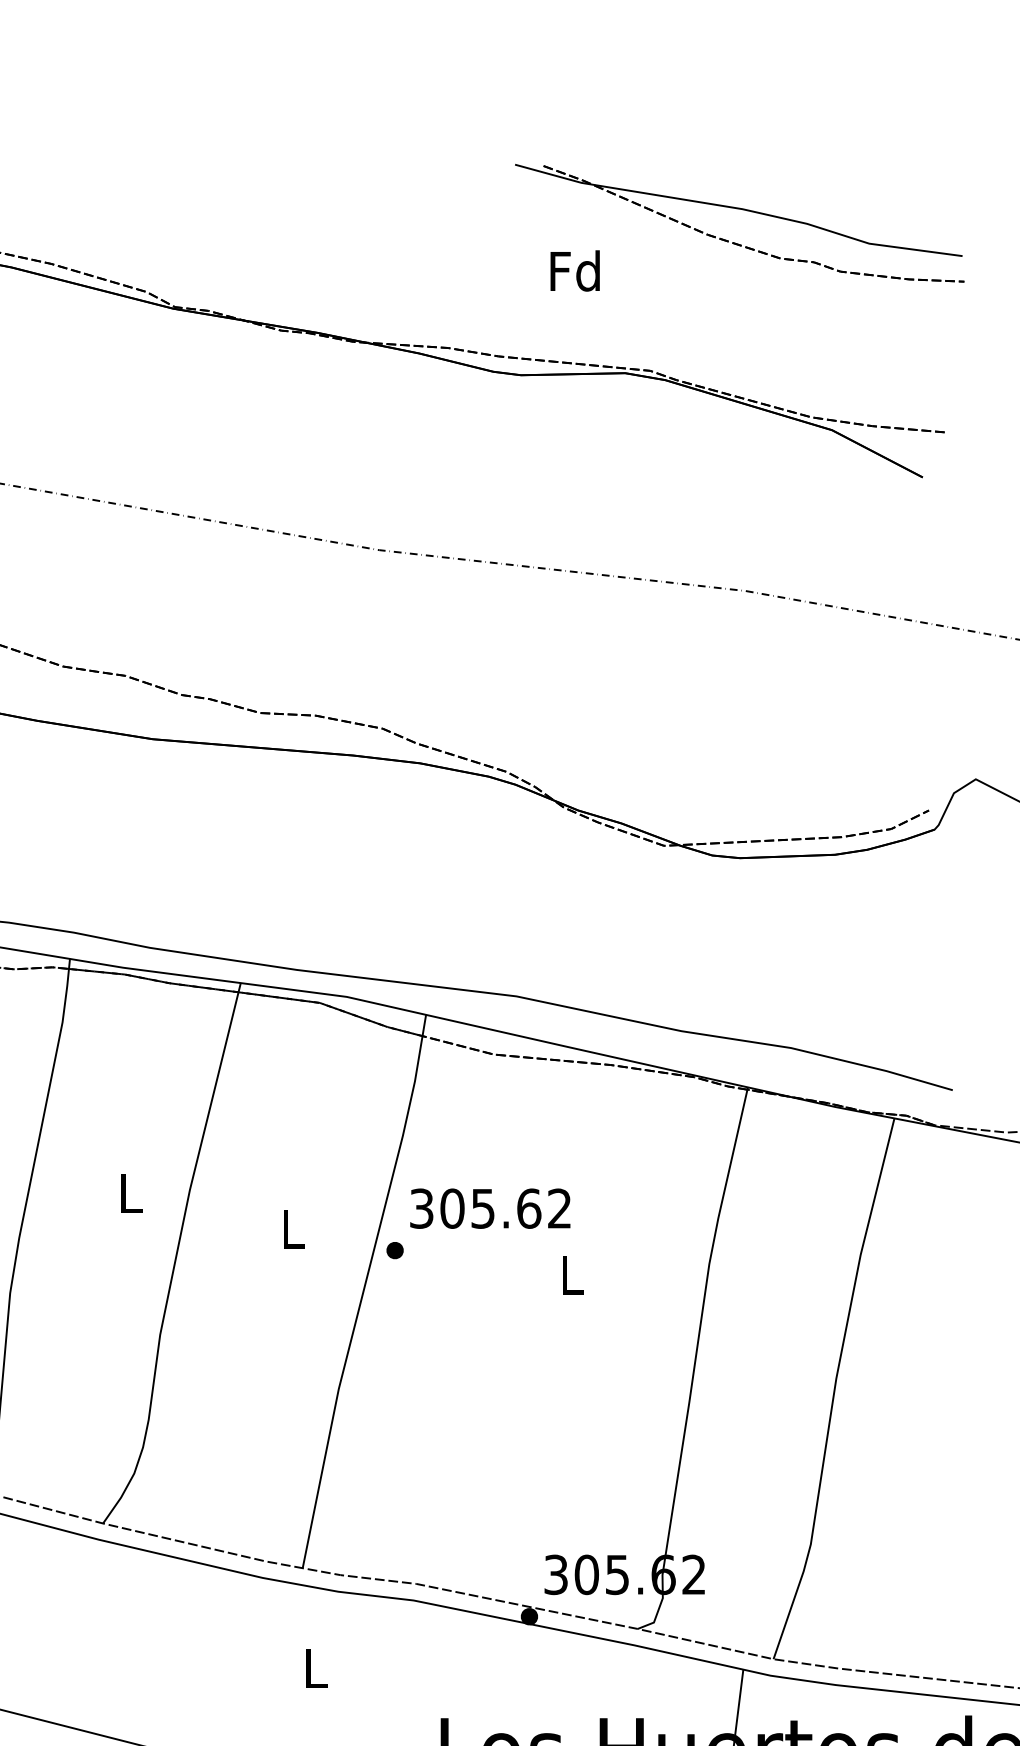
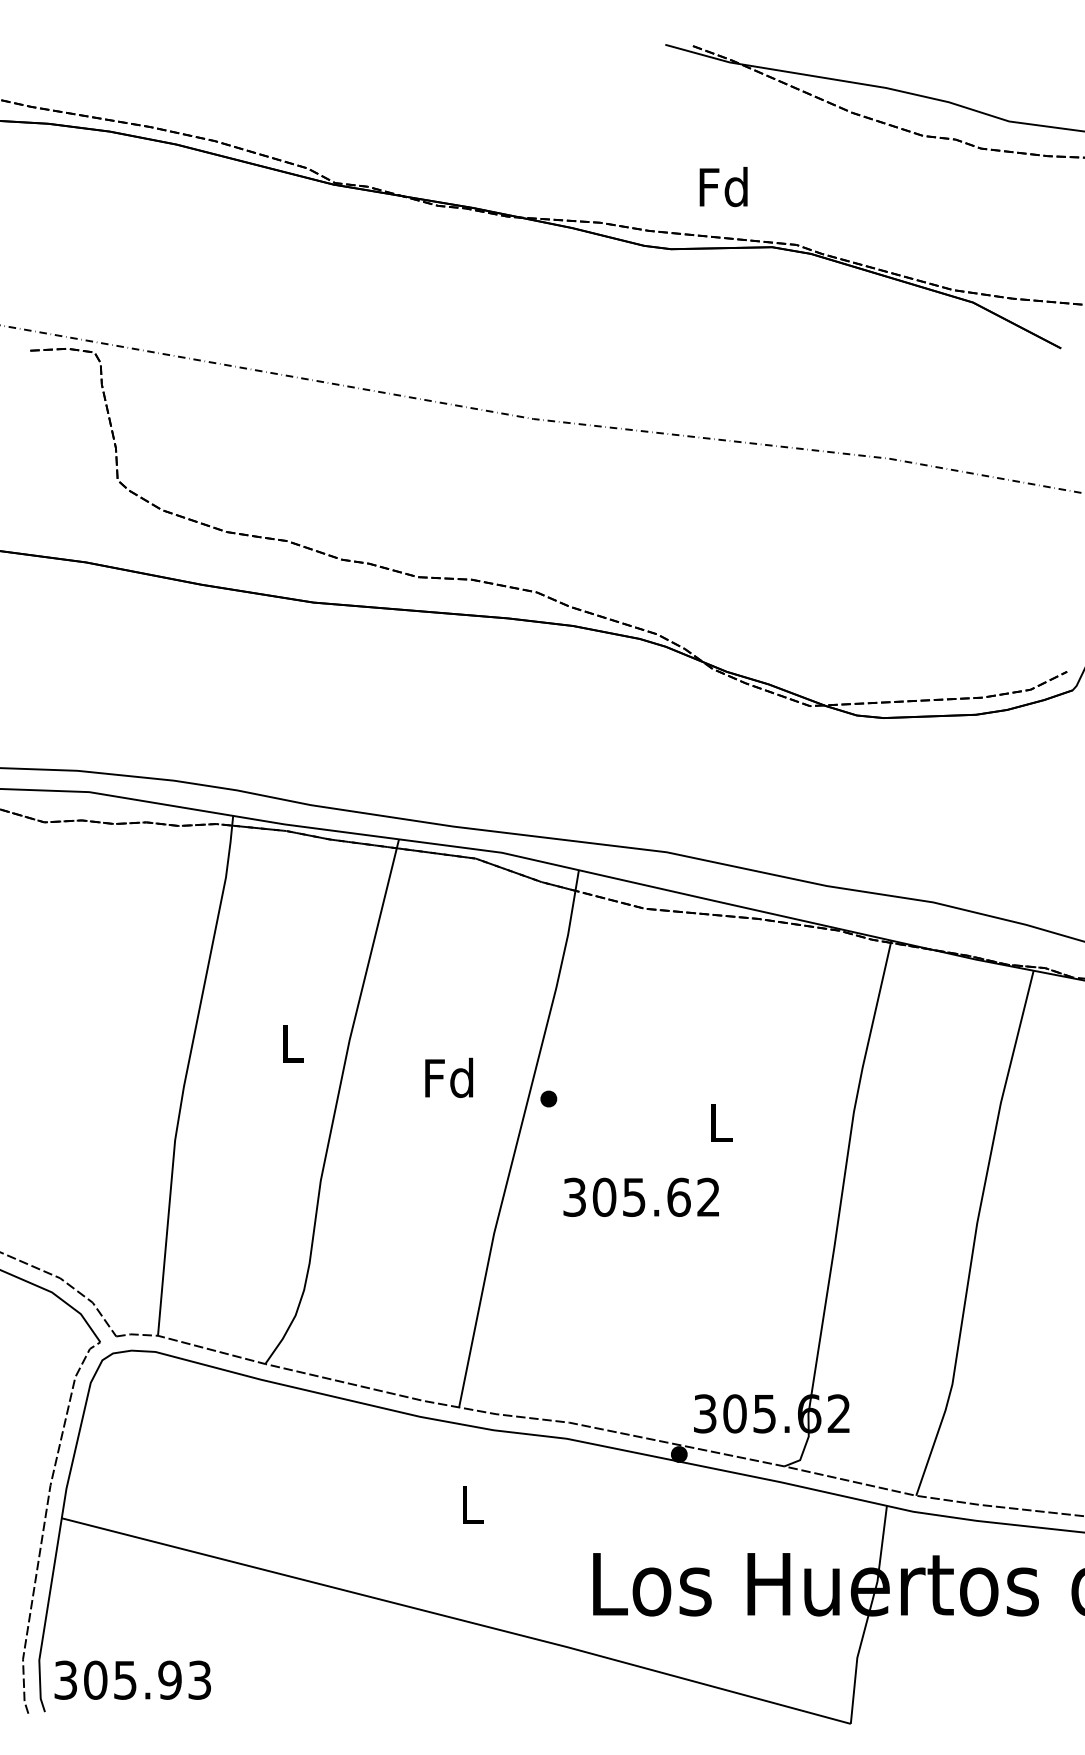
text: (575, 271) -> (723, 187), moved
text: (489, 1207) -> (640, 1196), moved
text: (292, 1228) -> (449, 1077), L -> Fd

